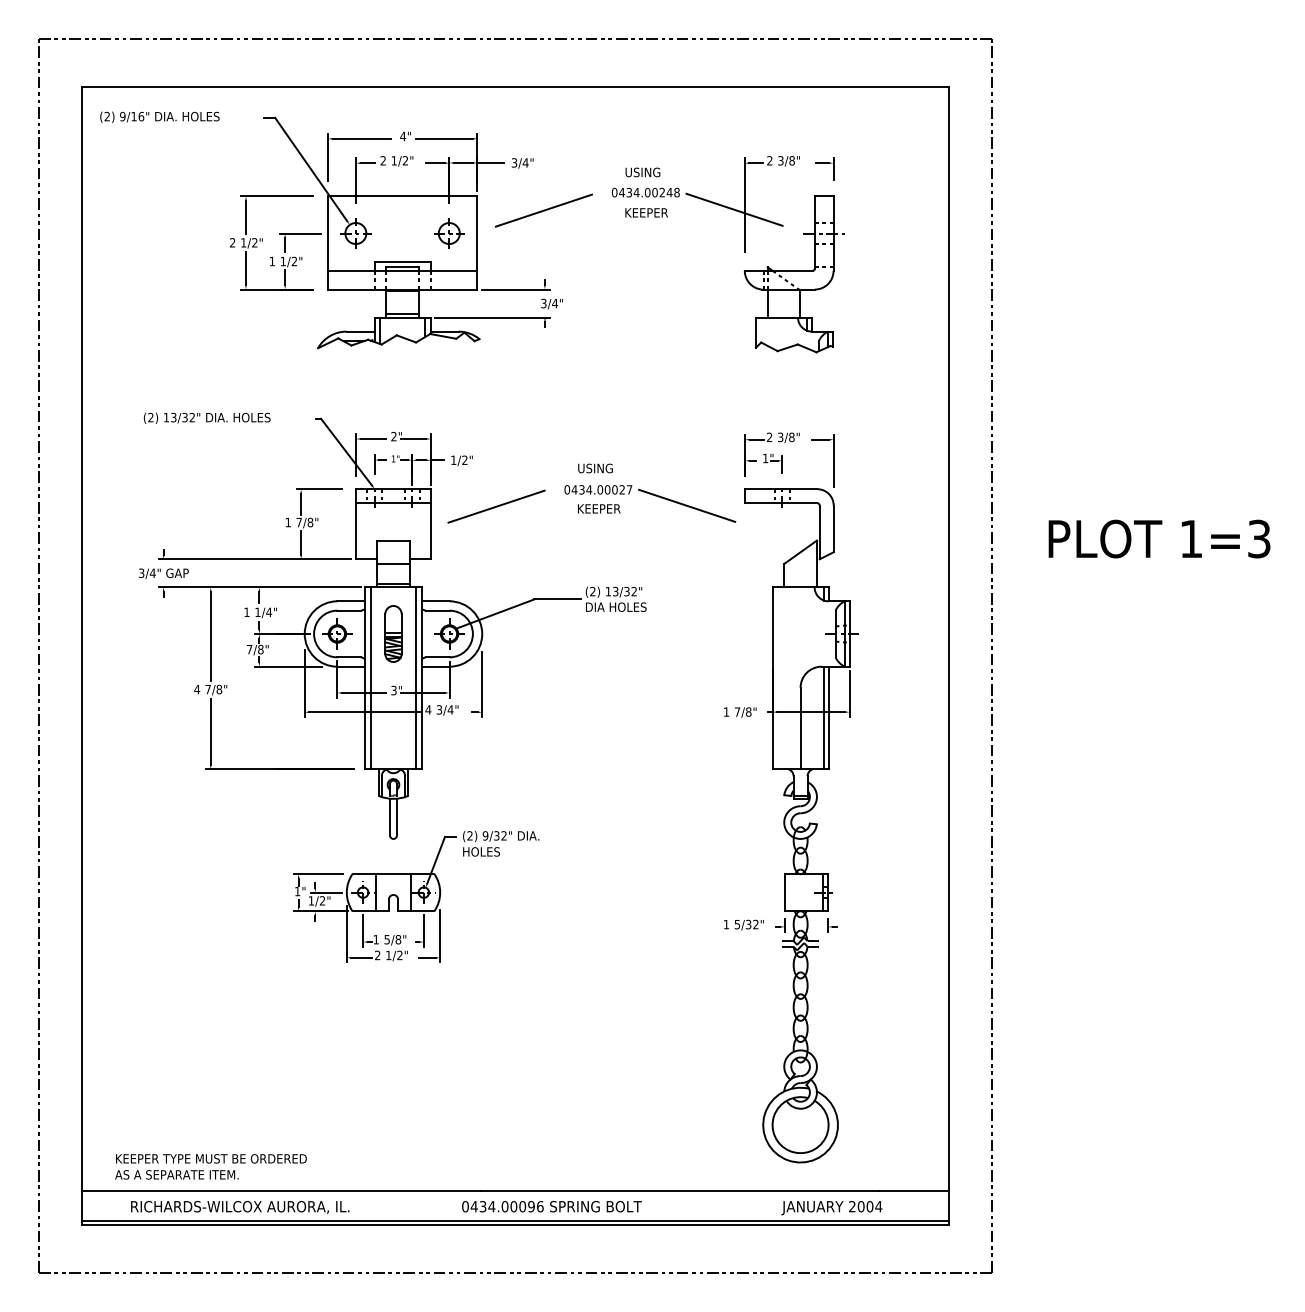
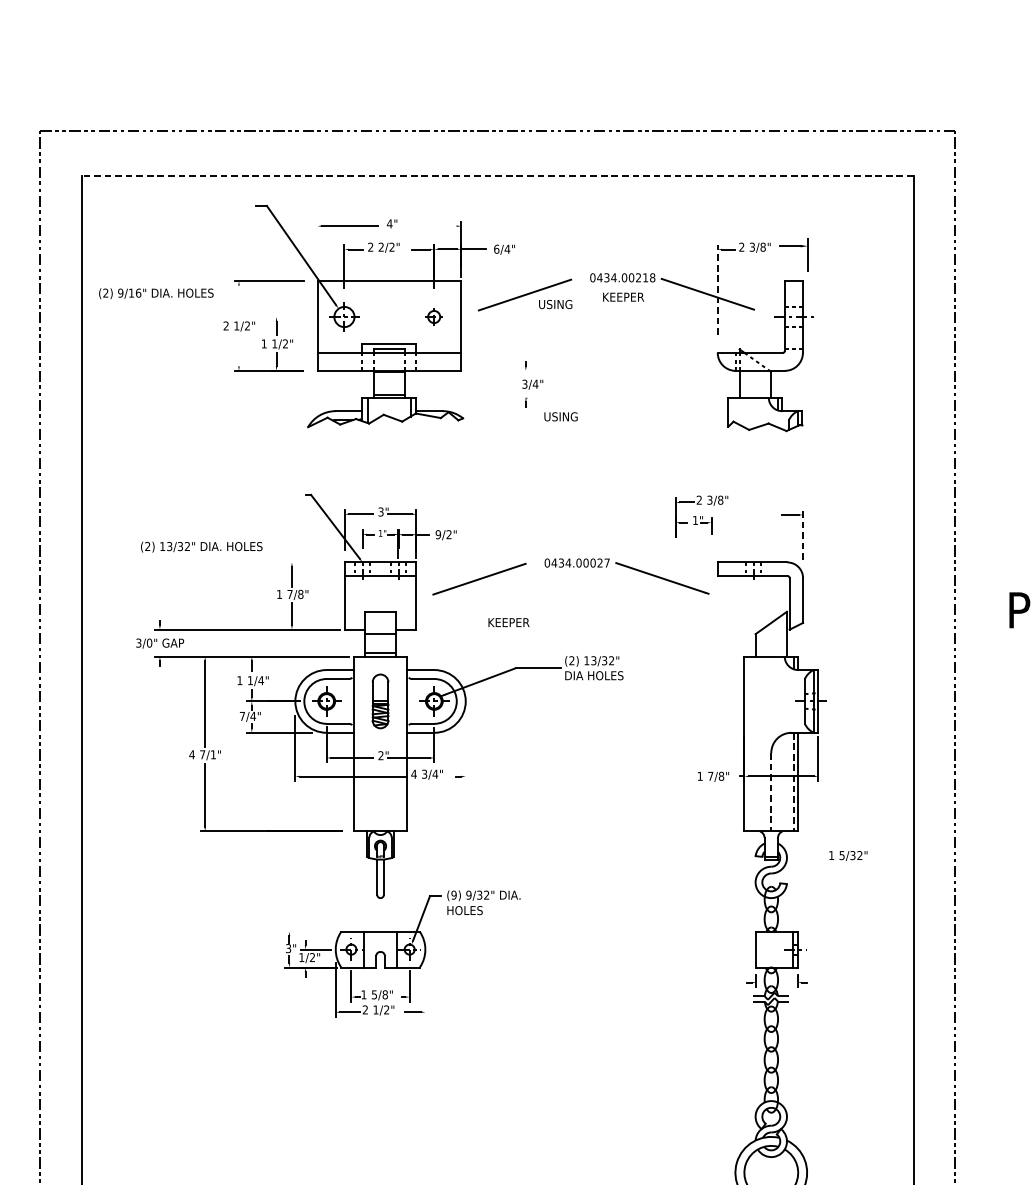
line: (515, 86) -> (497, 175), solid -> dashed
text: (159, 116) -> (155, 293), moved
line: (443, 138) -> (428, 225), removed
line: (327, 157) -> (317, 244), removed
text: (393, 160) -> (380, 246), 1/2" -> 2/2"
text: (514, 162) -> (496, 248), 3/4" -> 6/4"
part: (824, 168) -> (794, 254), size x1.6
text: (642, 172) -> (555, 304), moved
text: (669, 192) -> (645, 277), 0434.00248 -> 0434.00218
line: (744, 205) -> (717, 290), solid -> dashed
line: (246, 216) -> (239, 300), removed
line: (300, 233) -> (291, 317), removed
part: (449, 233) -> (434, 317), size x0.6
line: (246, 268) -> (239, 350), removed
line: (515, 289) -> (497, 370), removed
line: (492, 317) -> (475, 397), removed
text: (206, 417) -> (201, 546), moved
text: (393, 436) -> (380, 511), 2" -> 3"
part: (771, 454) -> (701, 516), moved
text: (453, 460) -> (438, 534), 1/2" -> 9/2"
line: (833, 460) -> (802, 534), solid -> dashed
text: (595, 468) -> (561, 416), moved
line: (318, 489) -> (308, 562), removed
text: (599, 508) -> (509, 622), moved
text: (152, 572) -> (149, 642), 3/4" -> 3/0"
text: (260, 649) -> (252, 716), 7/8" -> 7/4"
line: (371, 678) -> (359, 744), removed
line: (415, 678) -> (401, 744), removed
line: (482, 683) -> (465, 748), removed
text: (219, 689) -> (213, 754), 7/8" -> 7/1"
text: (393, 690) -> (380, 755), 3" -> 2"
line: (823, 718) -> (793, 782), solid -> dashed
line: (800, 728) -> (771, 792), solid -> dashed
text: (469, 835) -> (453, 894), (2) -> (9)
line: (318, 873) -> (308, 931), removed
text: (297, 891) -> (288, 948), 1" -> 3"
text: (743, 924) -> (847, 855), moved
line: (440, 936) -> (425, 991), removed

